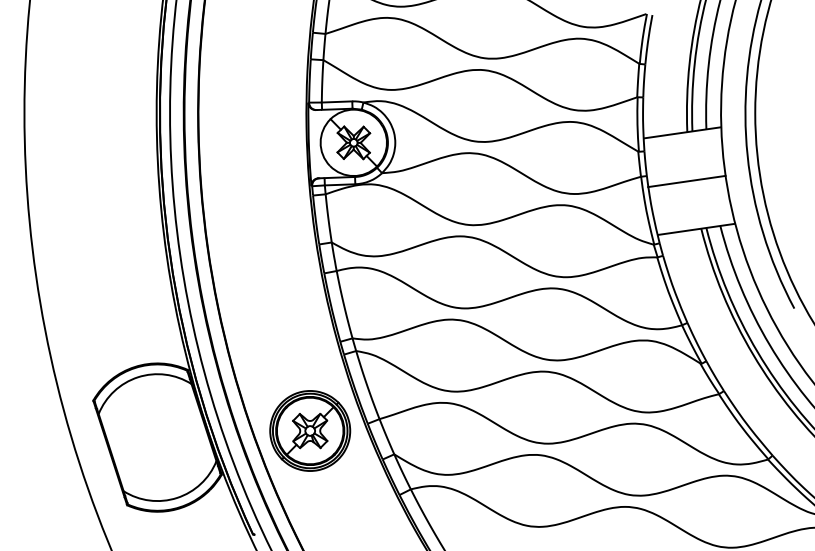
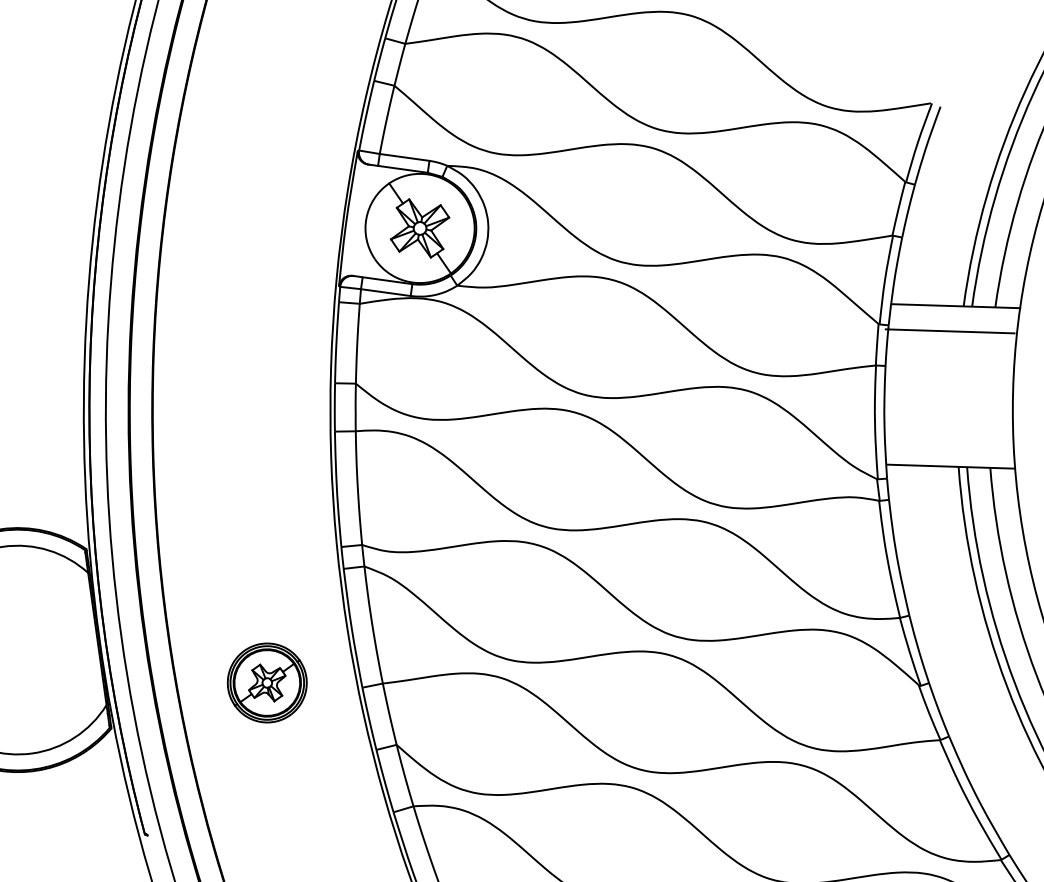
line: (686, 181) -> (949, 331), moved
part: (310, 430) -> (267, 682), size x0.6

